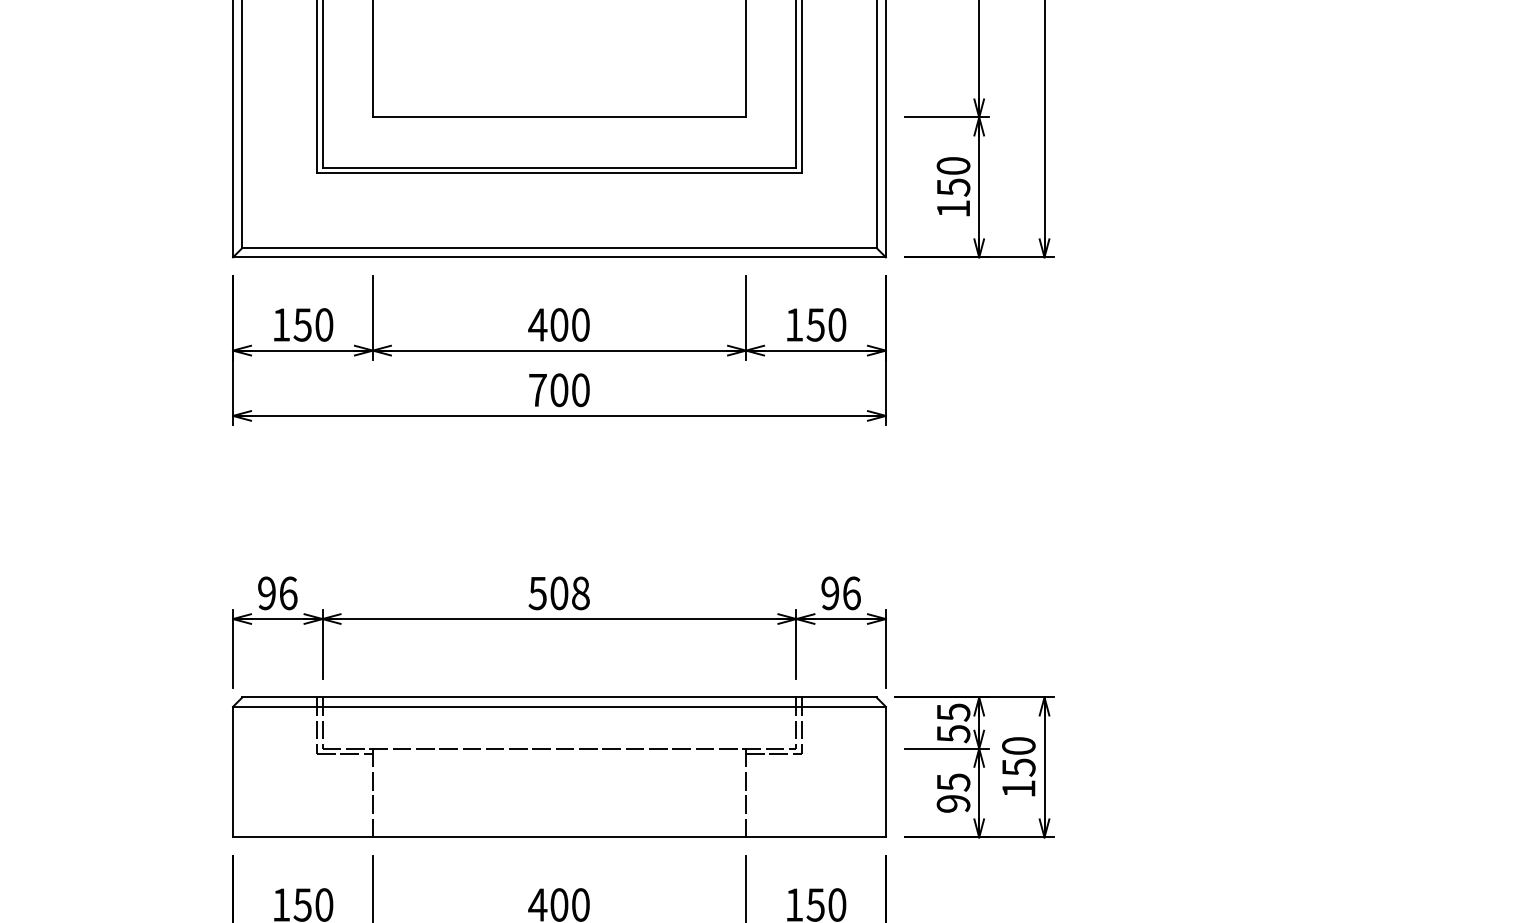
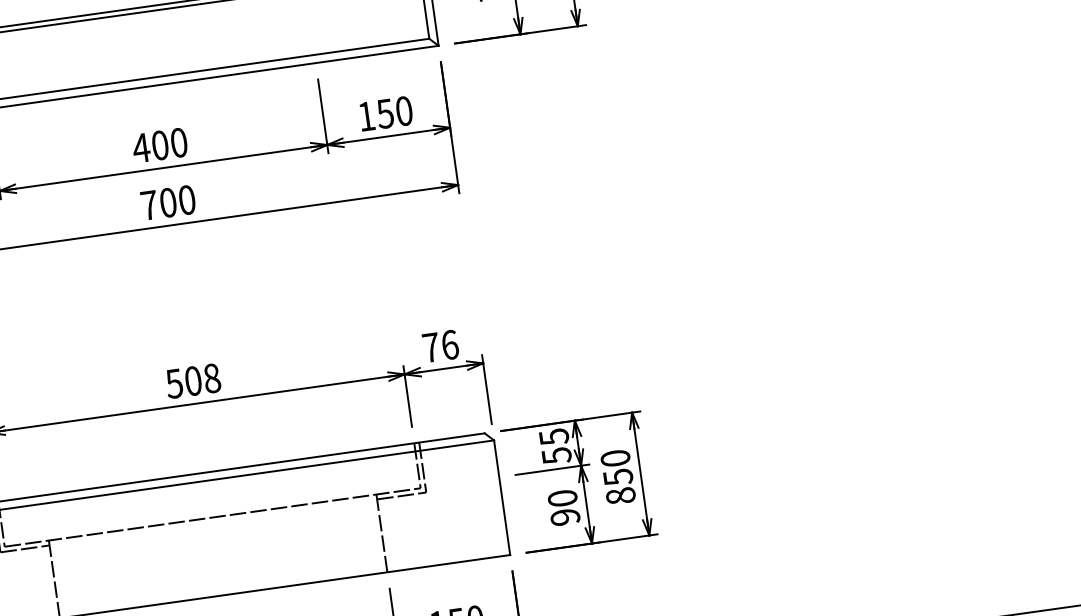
text: (830, 593) -> (431, 347), 96 -> 76
text: (953, 782) -> (562, 498), 95 -> 90
text: (1018, 788) -> (620, 495), 150 -> 850

